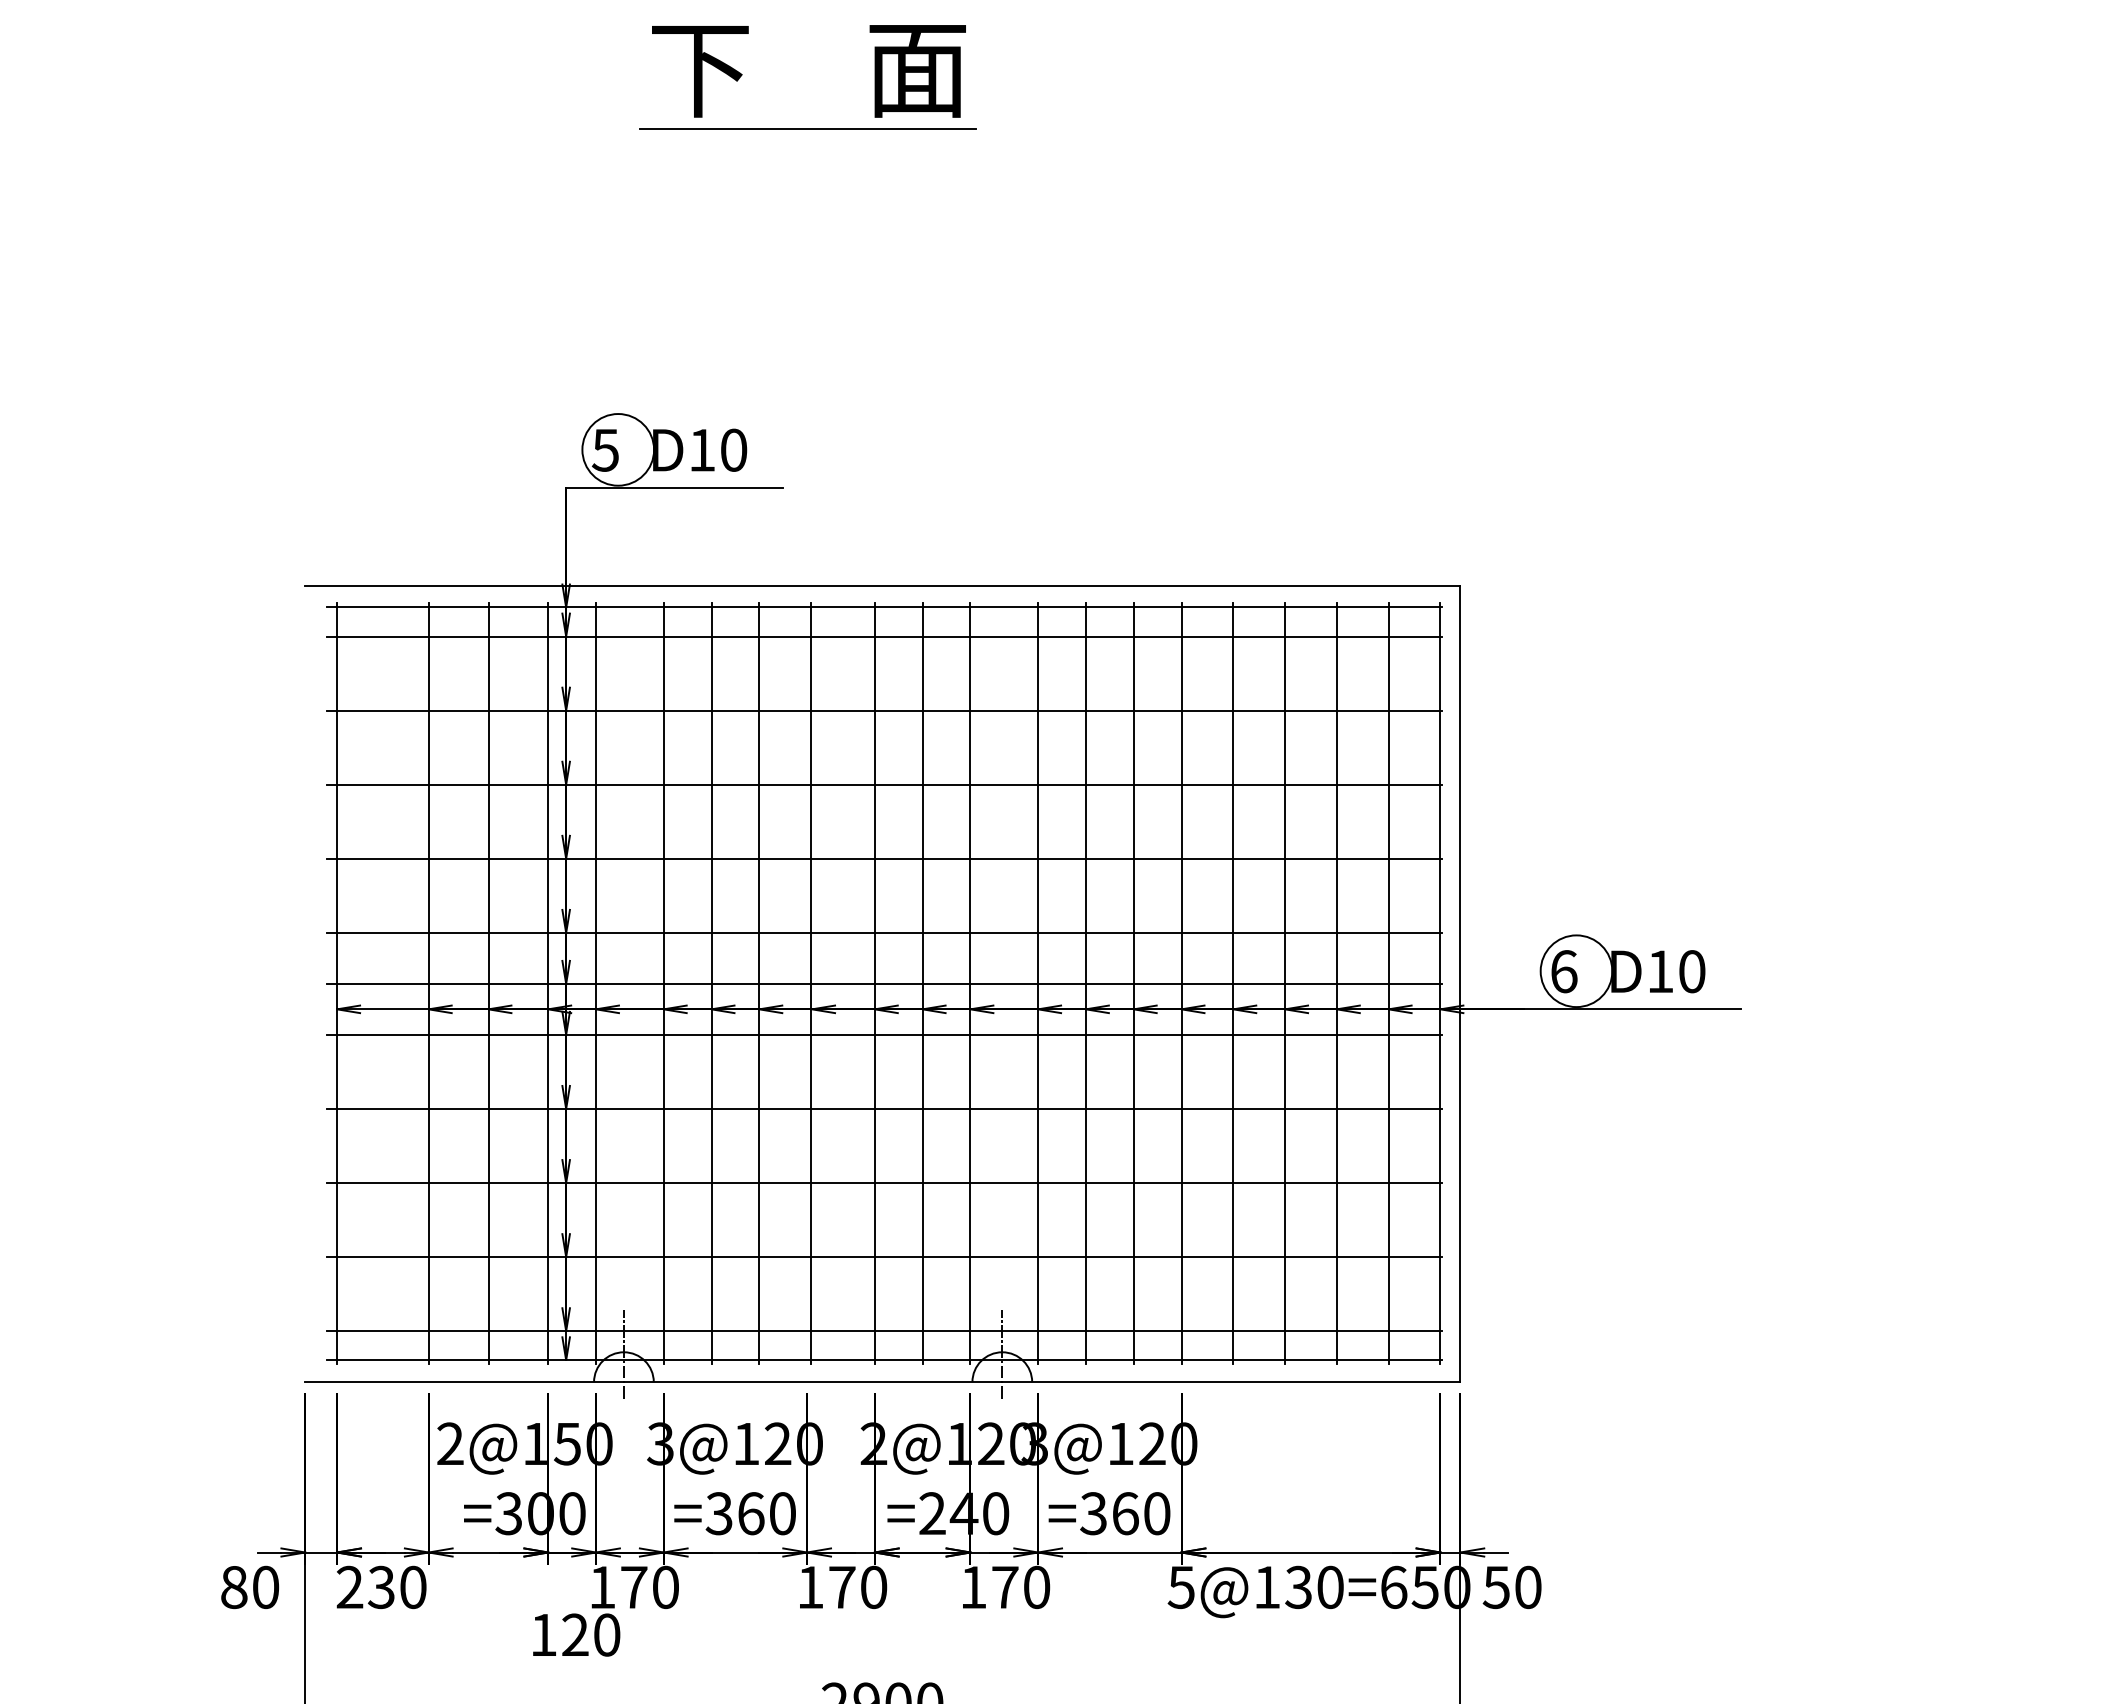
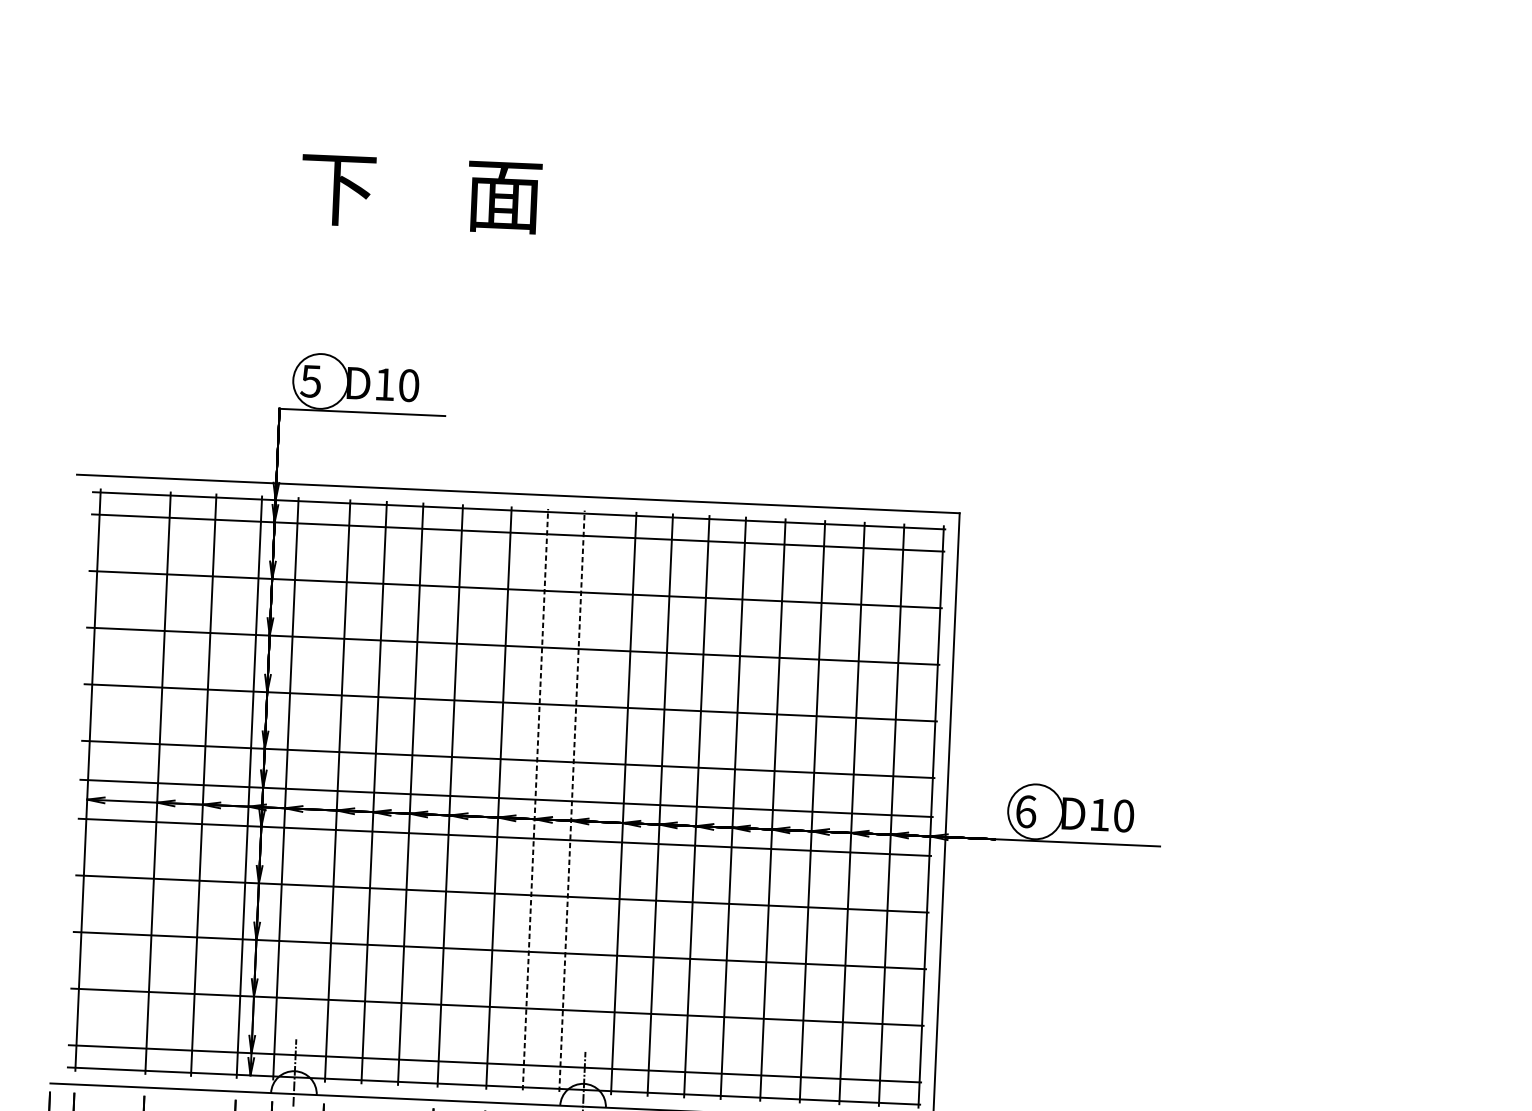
text: (808, 71) -> (420, 194), moved
line: (807, 128) -> (476, 142), removed
line: (922, 983) -> (535, 799), solid -> dashed
line: (970, 983) -> (572, 800), solid -> dashed

